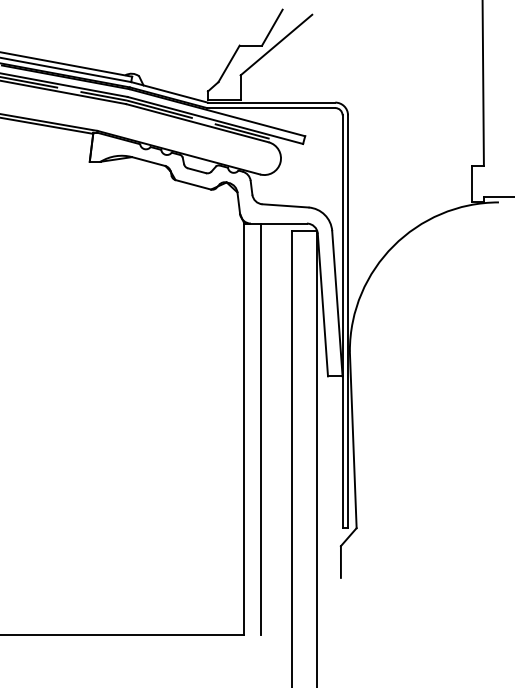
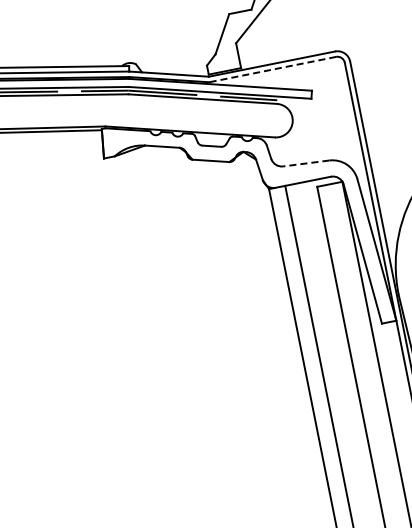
line: (270, 108) -> (272, 70), solid -> dashed
line: (285, 205) -> (306, 163), solid -> dashed

